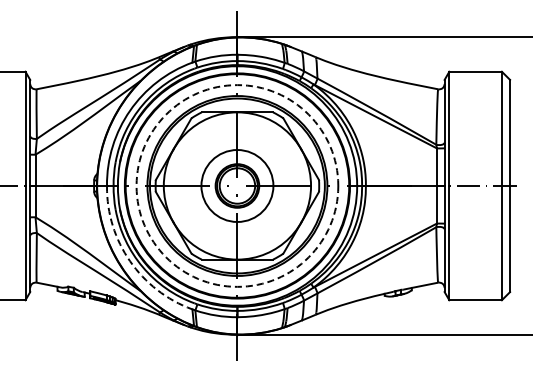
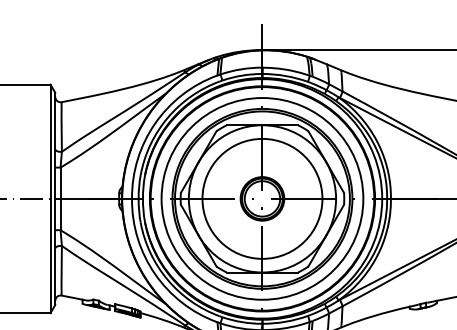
circle: (237, 185) -> (262, 198), dashed -> solid
circle: (237, 185) -> (262, 198), size x1.67
arc: (130, 261) -> (155, 274), dashed -> solid

